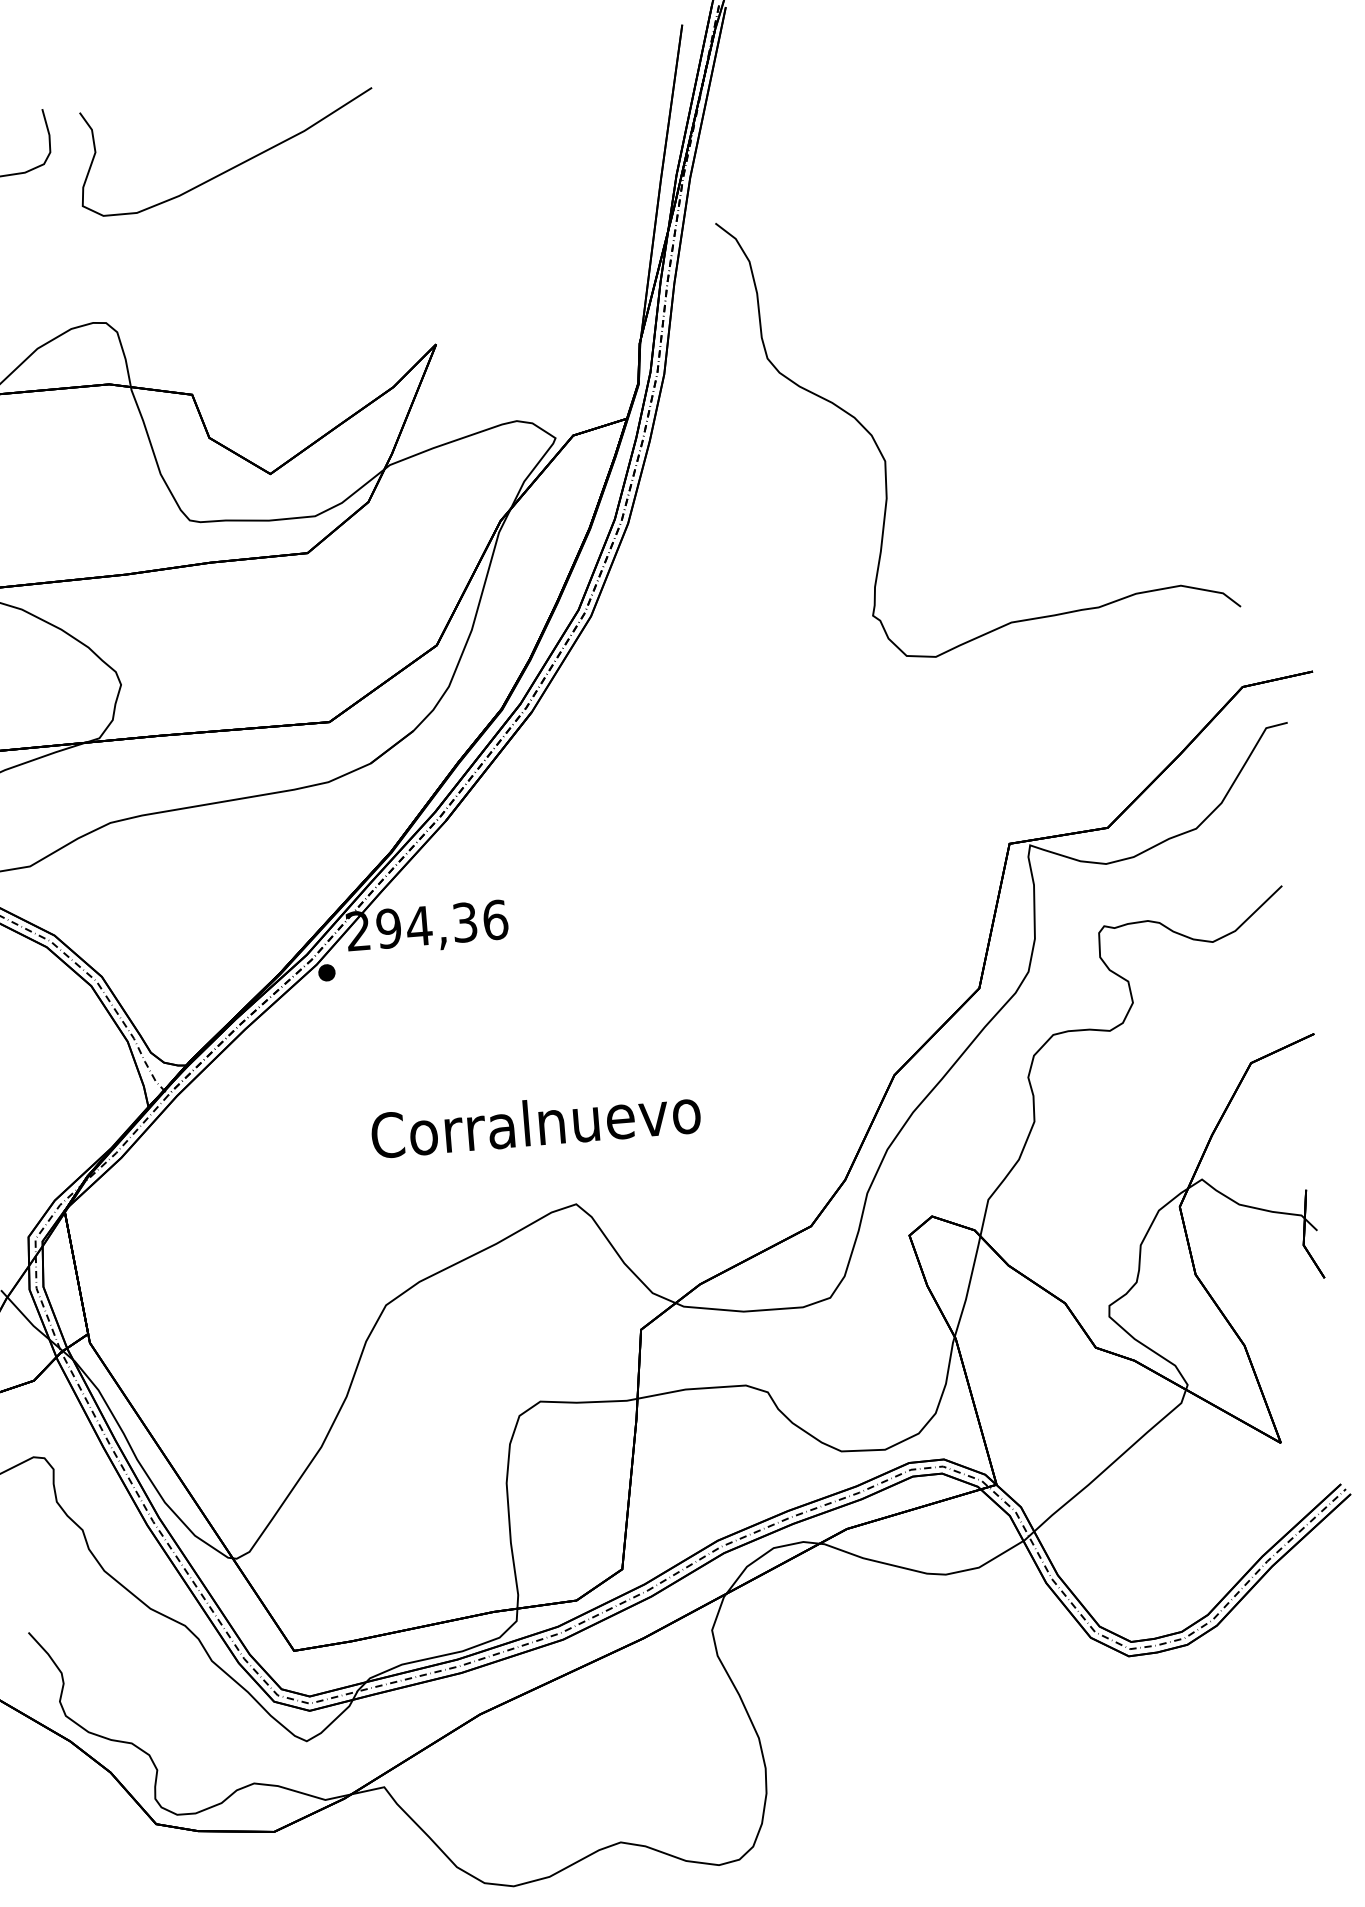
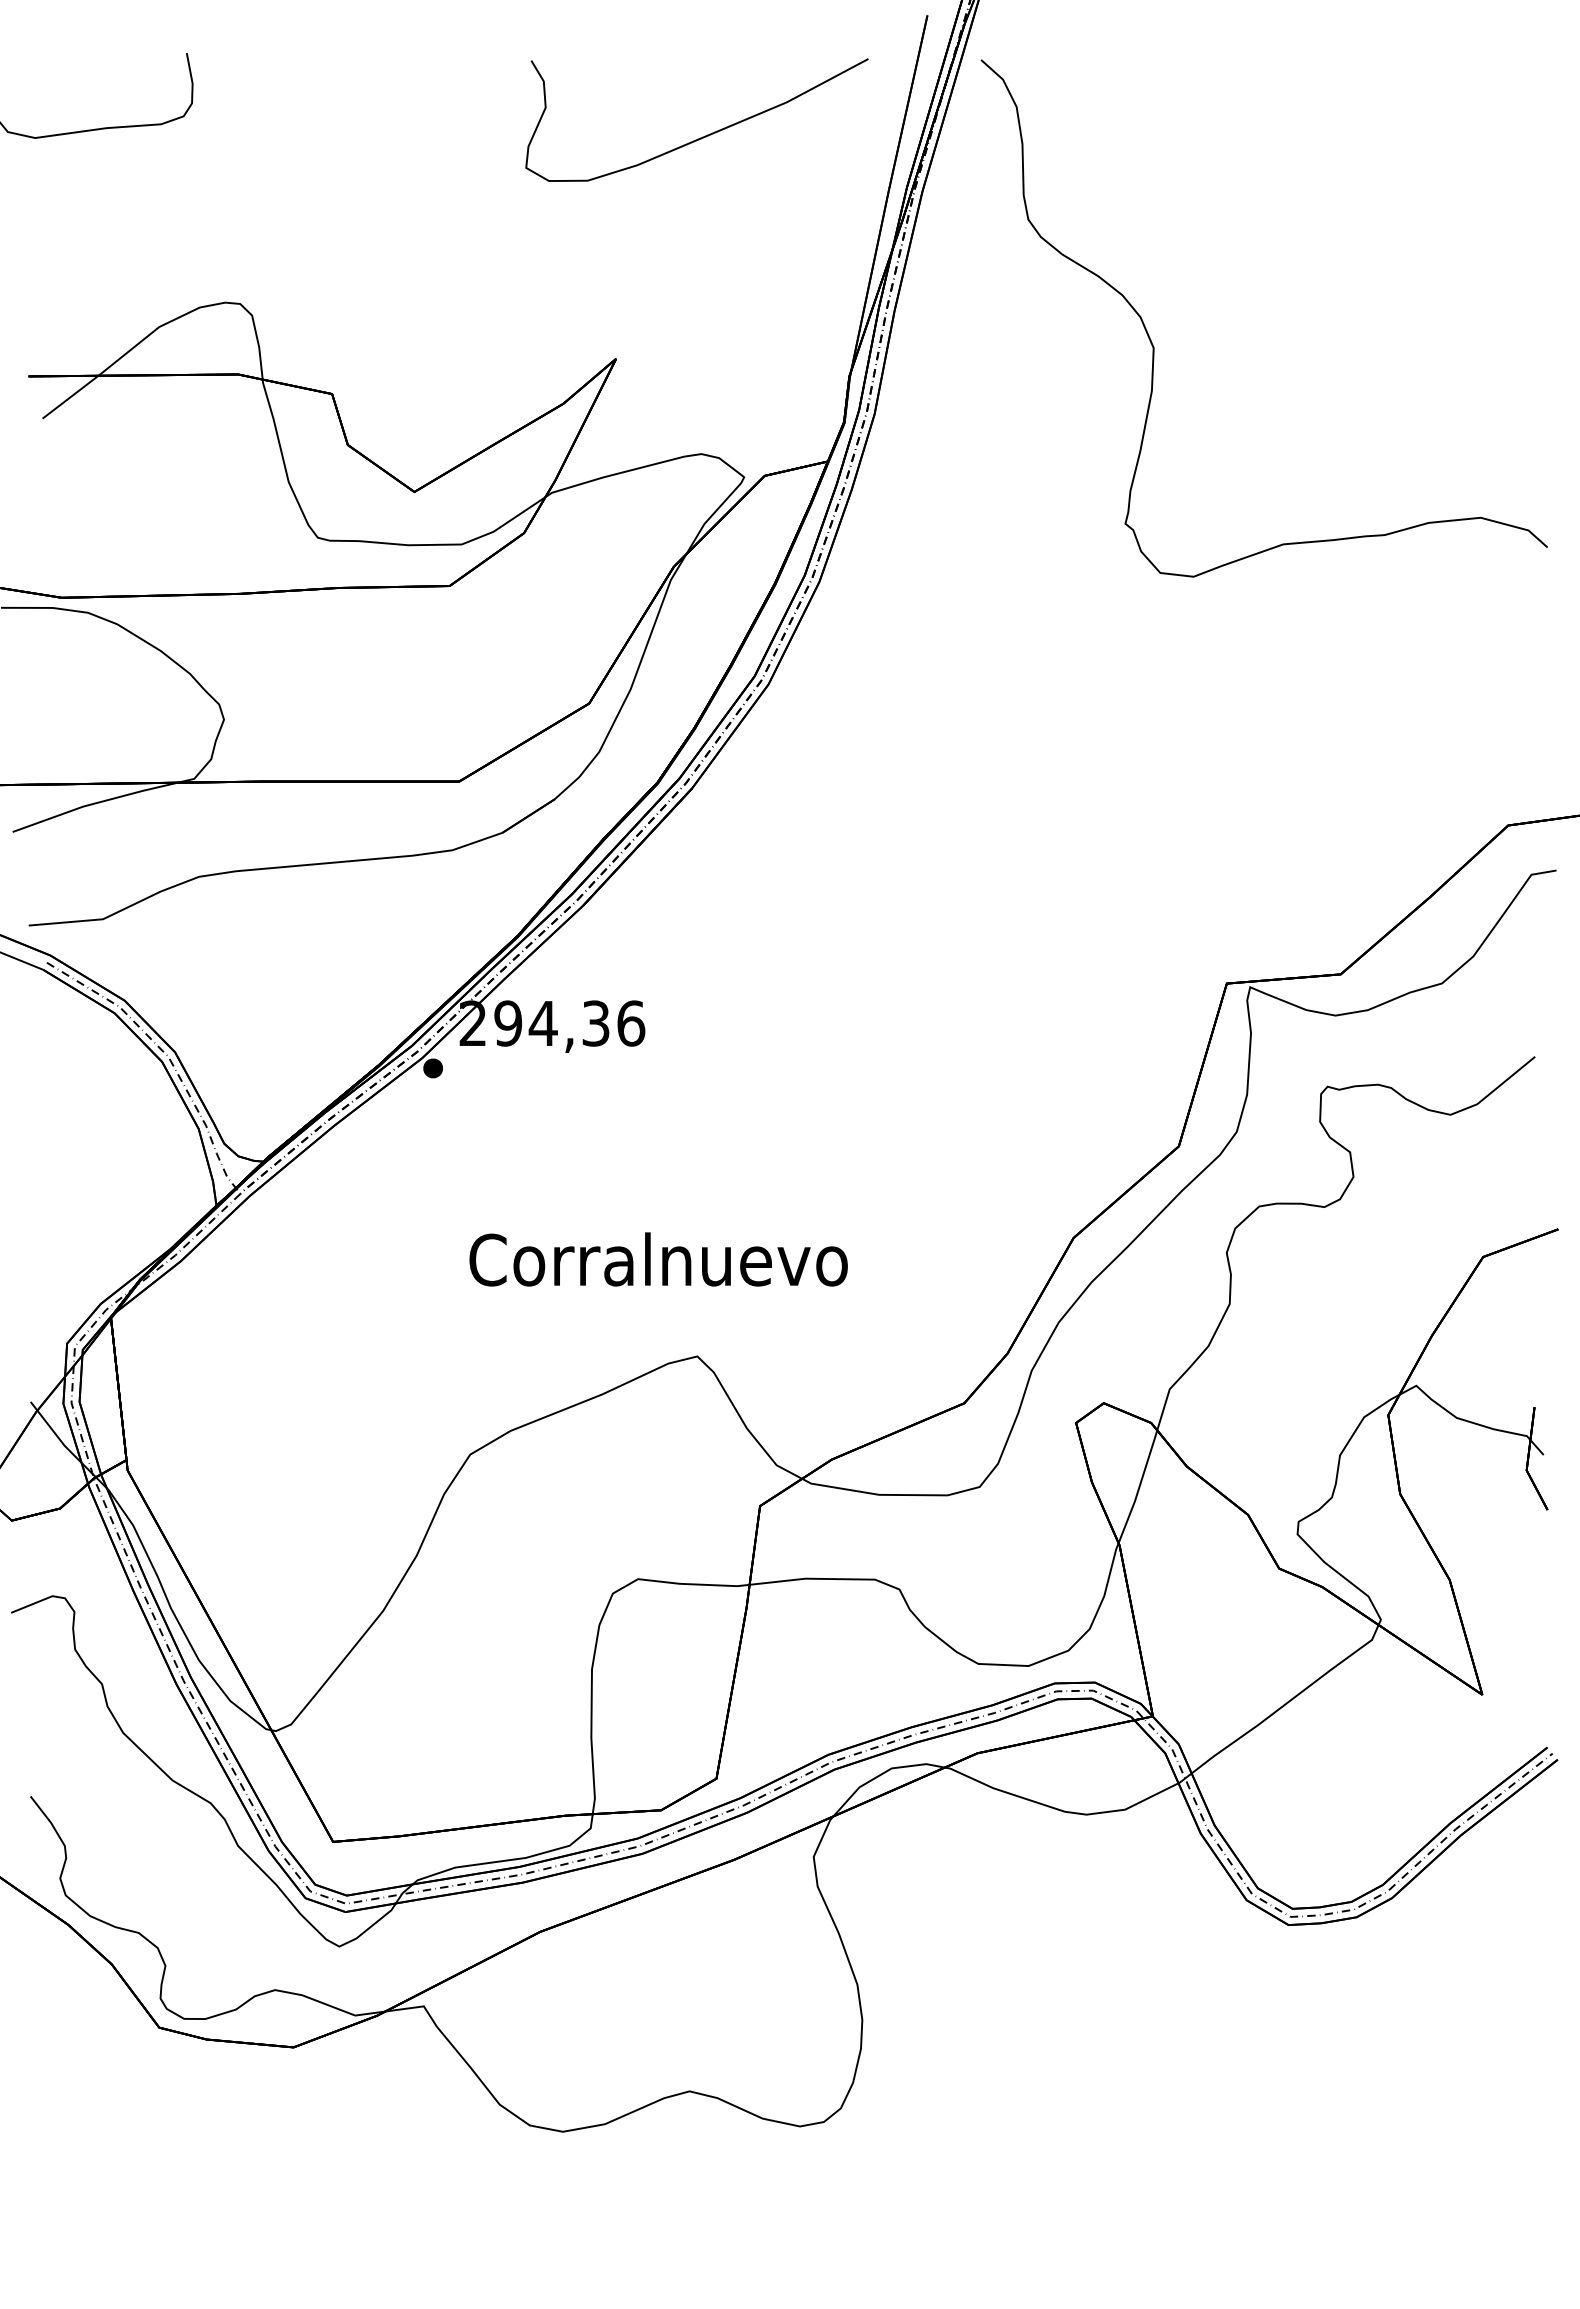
curve: (233, 166) -> (702, 136), moved
curve: (885, 460) -> (1154, 347), moved

